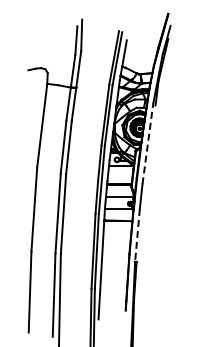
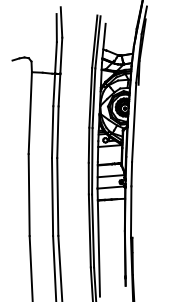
line: (147, 143) -> (133, 122), dashed -> solid
line: (137, 235) -> (131, 212), dashed -> solid

